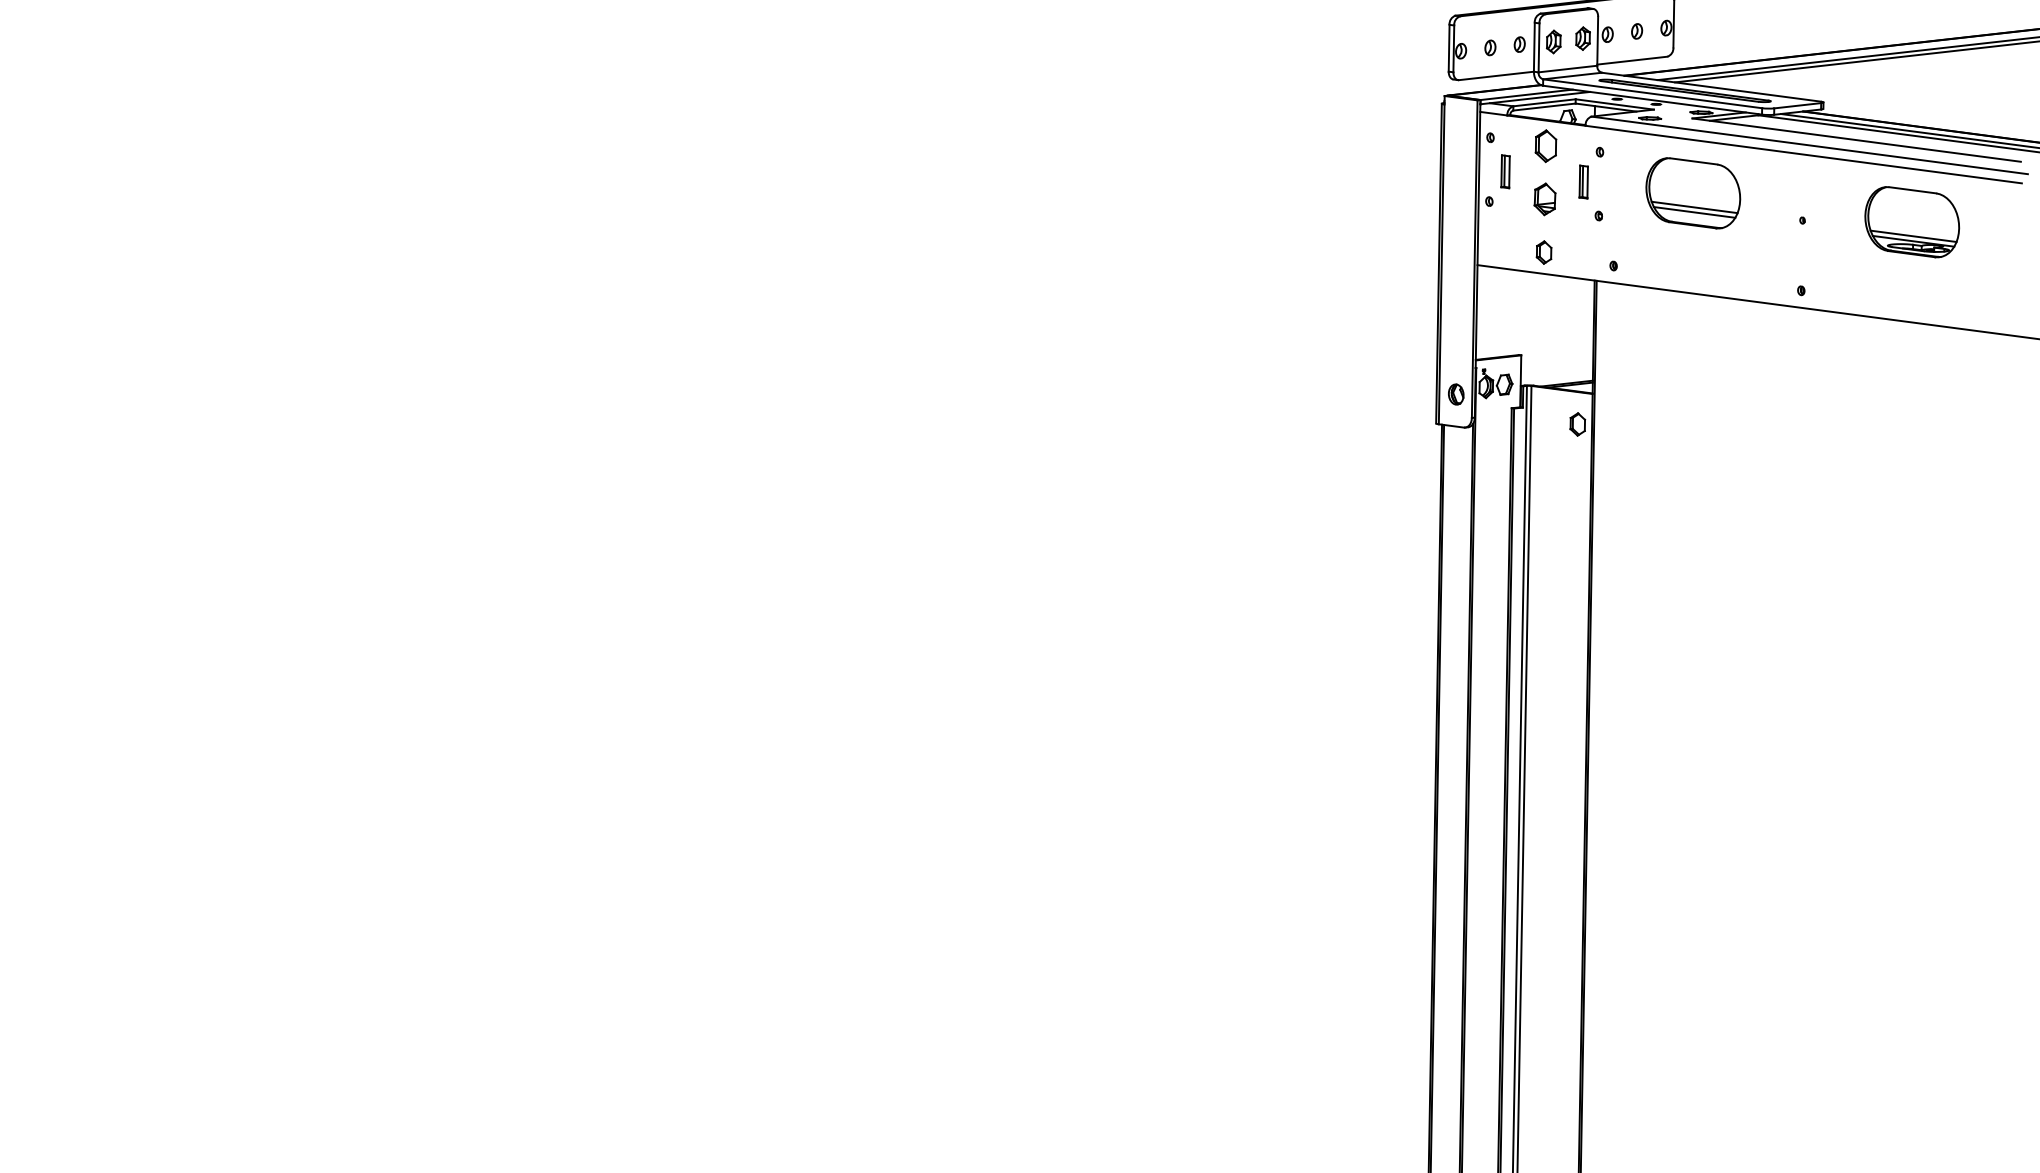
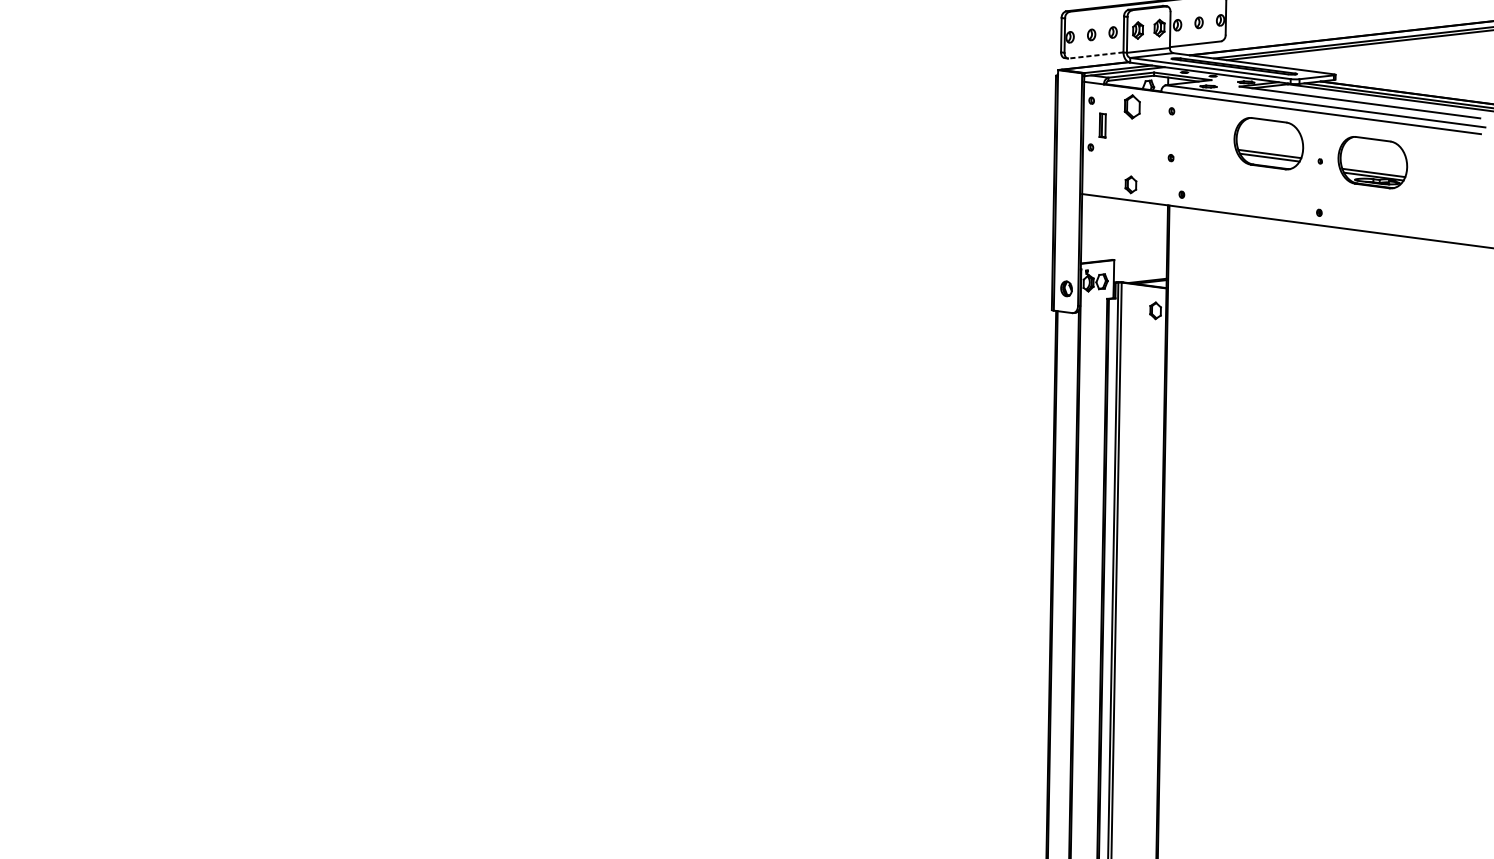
line: (1496, 75) -> (1096, 55), solid -> dashed
part: (1583, 181) -> (1159, 132), removed
part: (1693, 193) -> (1268, 143), moved
part: (1544, 199) -> (1131, 145), removed
part: (1912, 222) -> (1373, 162), moved

